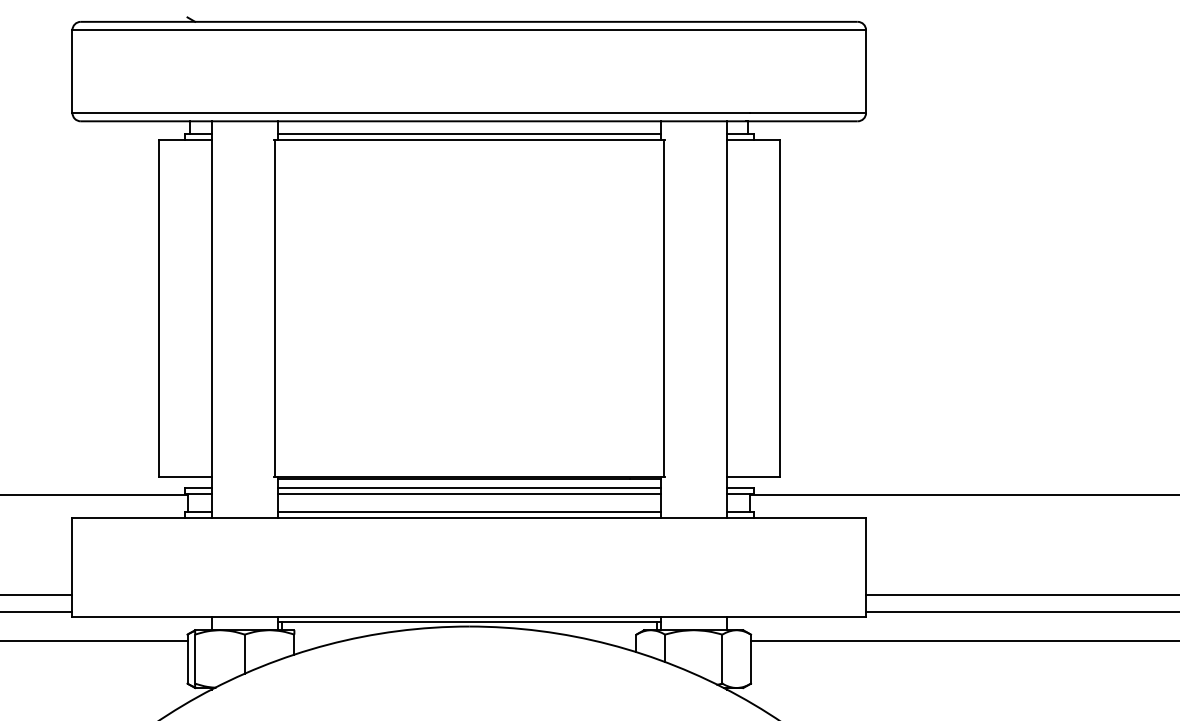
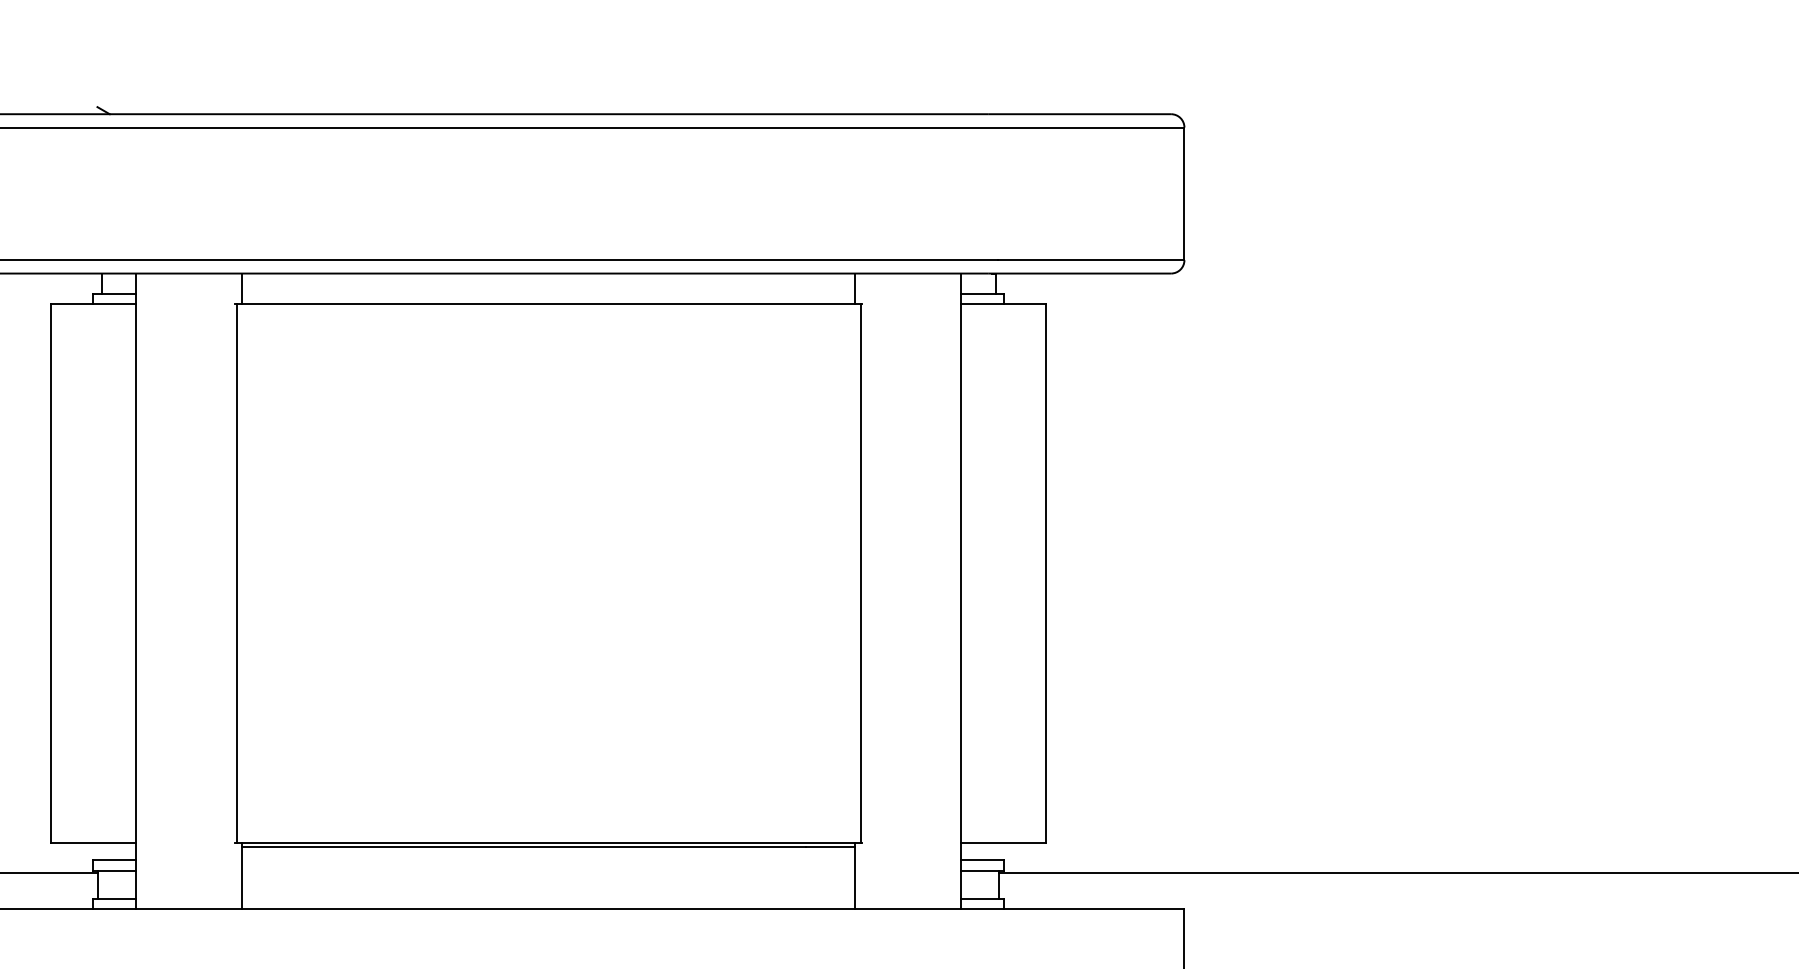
line: (468, 133) -> (547, 293), removed
line: (468, 487) -> (547, 860), removed
line: (468, 494) -> (547, 871), removed
line: (468, 511) -> (547, 898), removed

